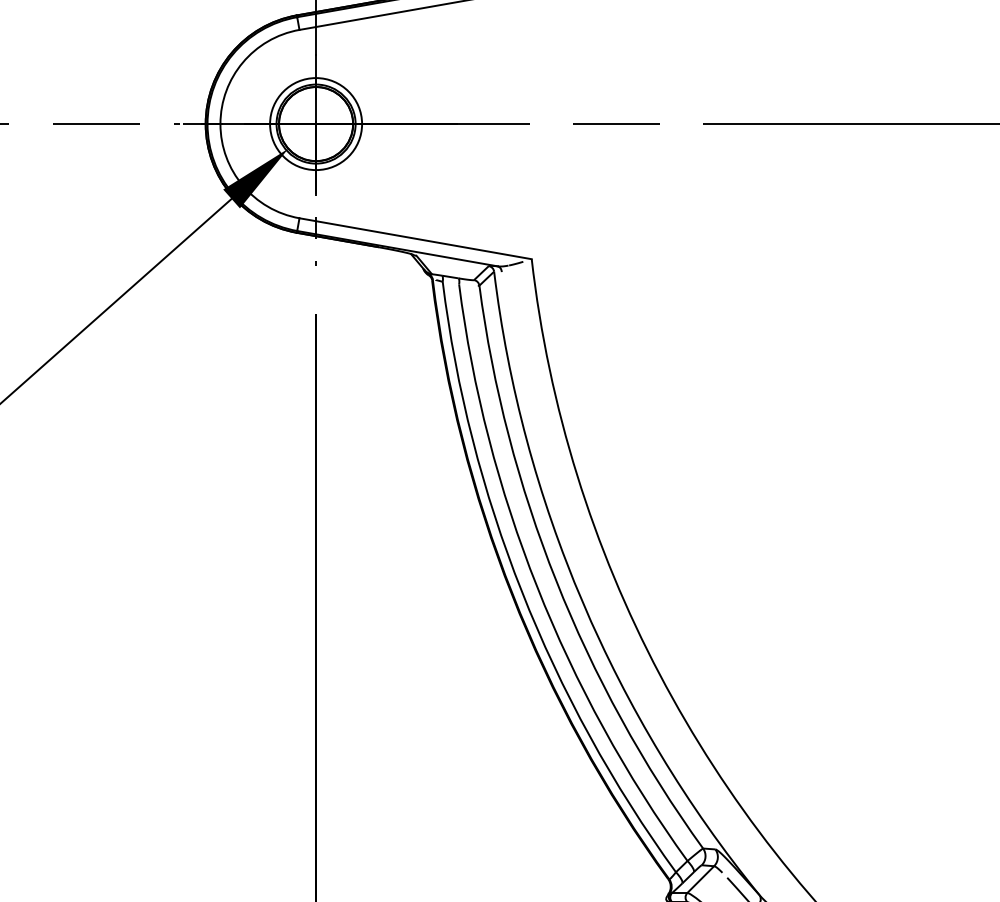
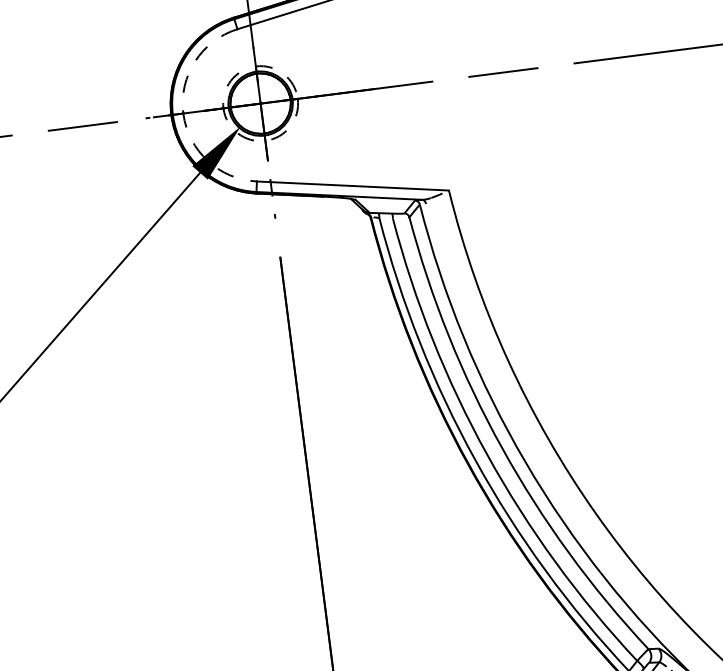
arc: (220, 124) -> (183, 113), solid -> dashed
circle: (316, 124) -> (261, 103), solid -> dashed

